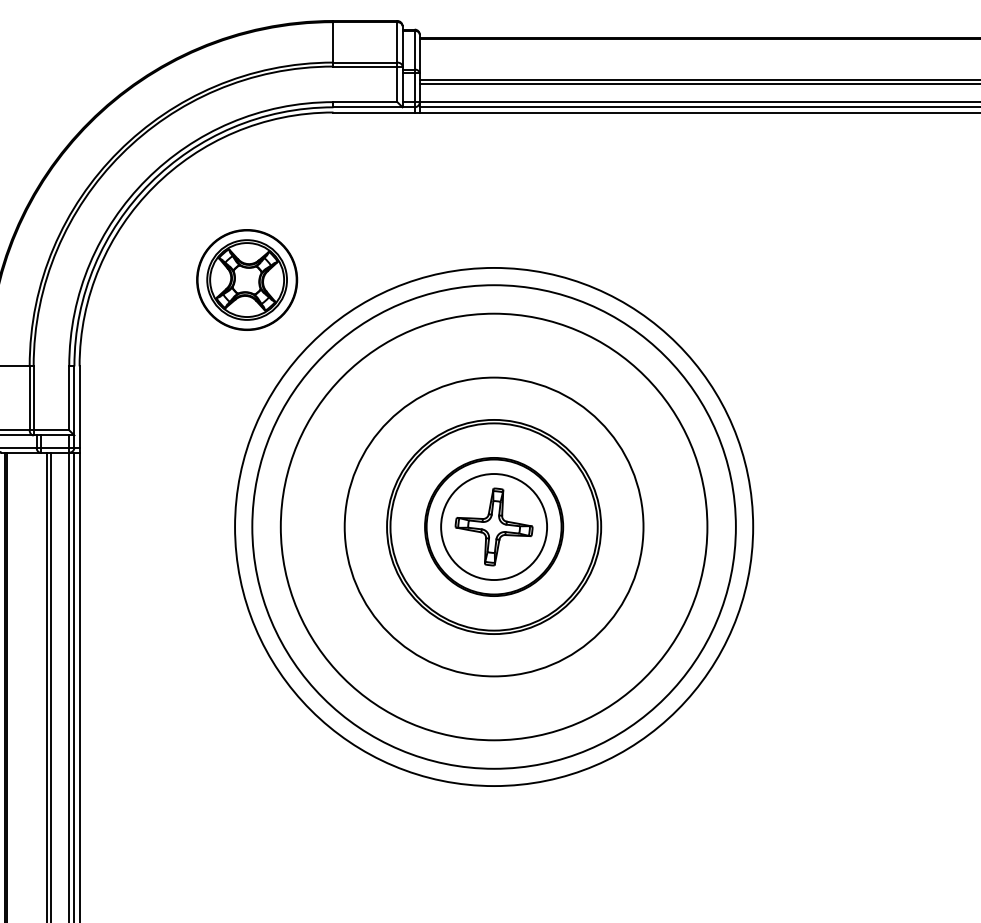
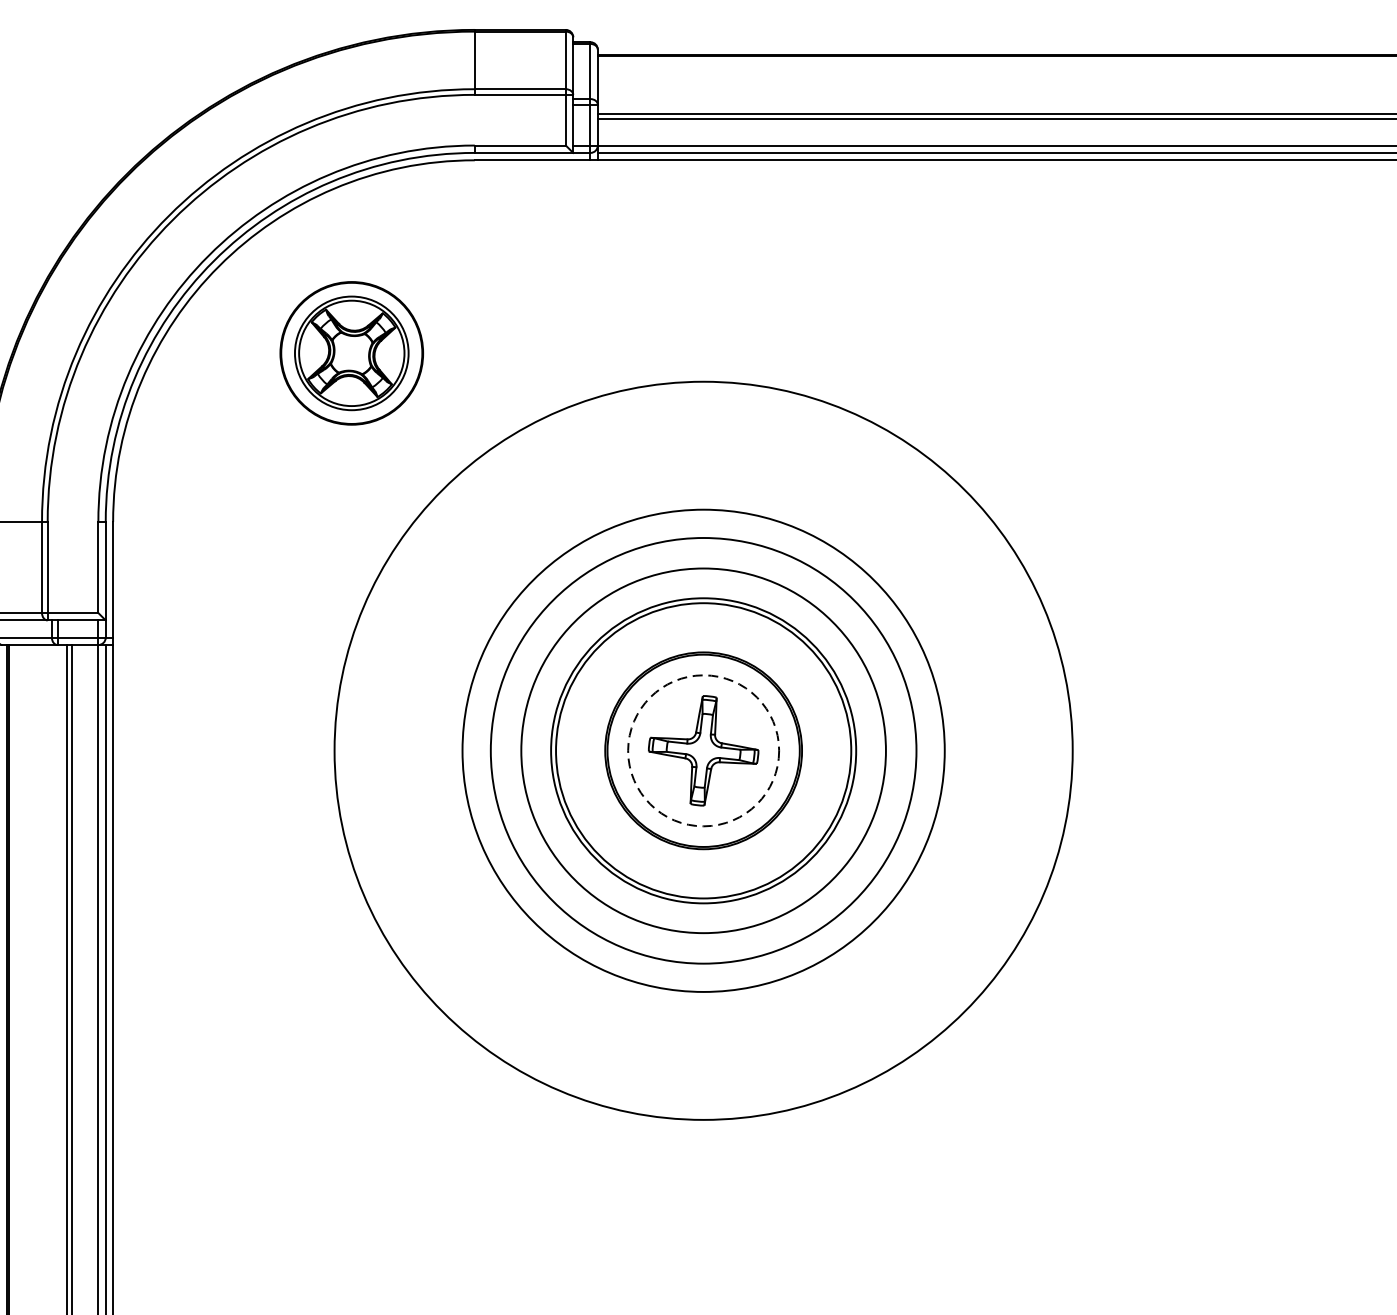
part: (247, 279) -> (352, 352), moved
circle: (493, 526) -> (702, 750), size x0.6
circle: (493, 526) -> (702, 750), size x0.7
circle: (494, 527) -> (704, 751), solid -> dashed

